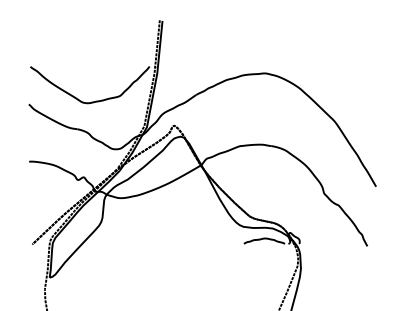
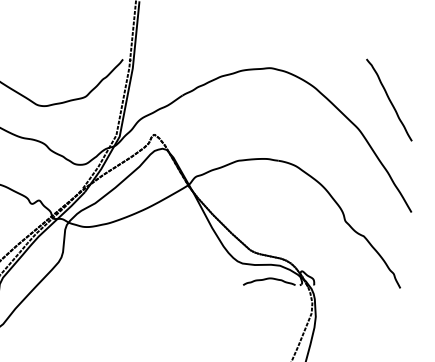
curve: (358, 98) -> (389, 100), added

